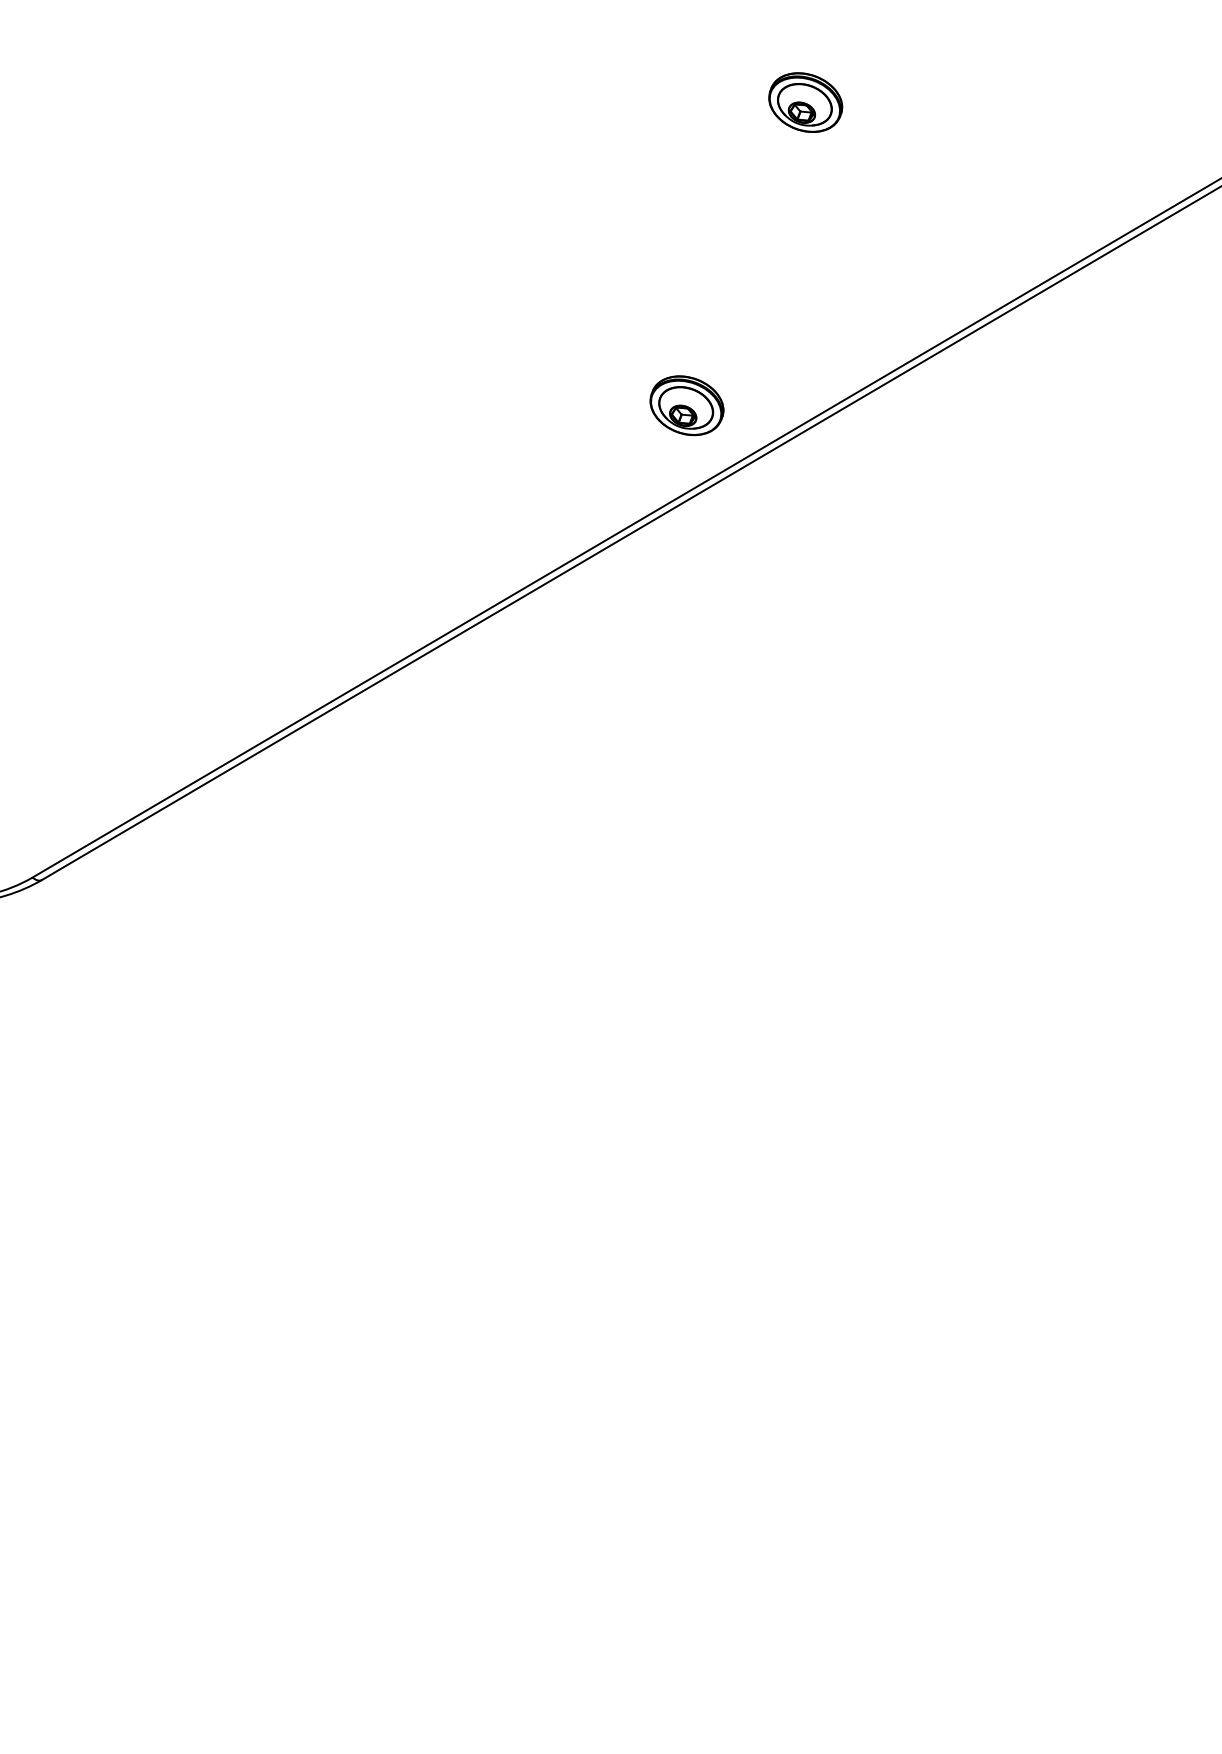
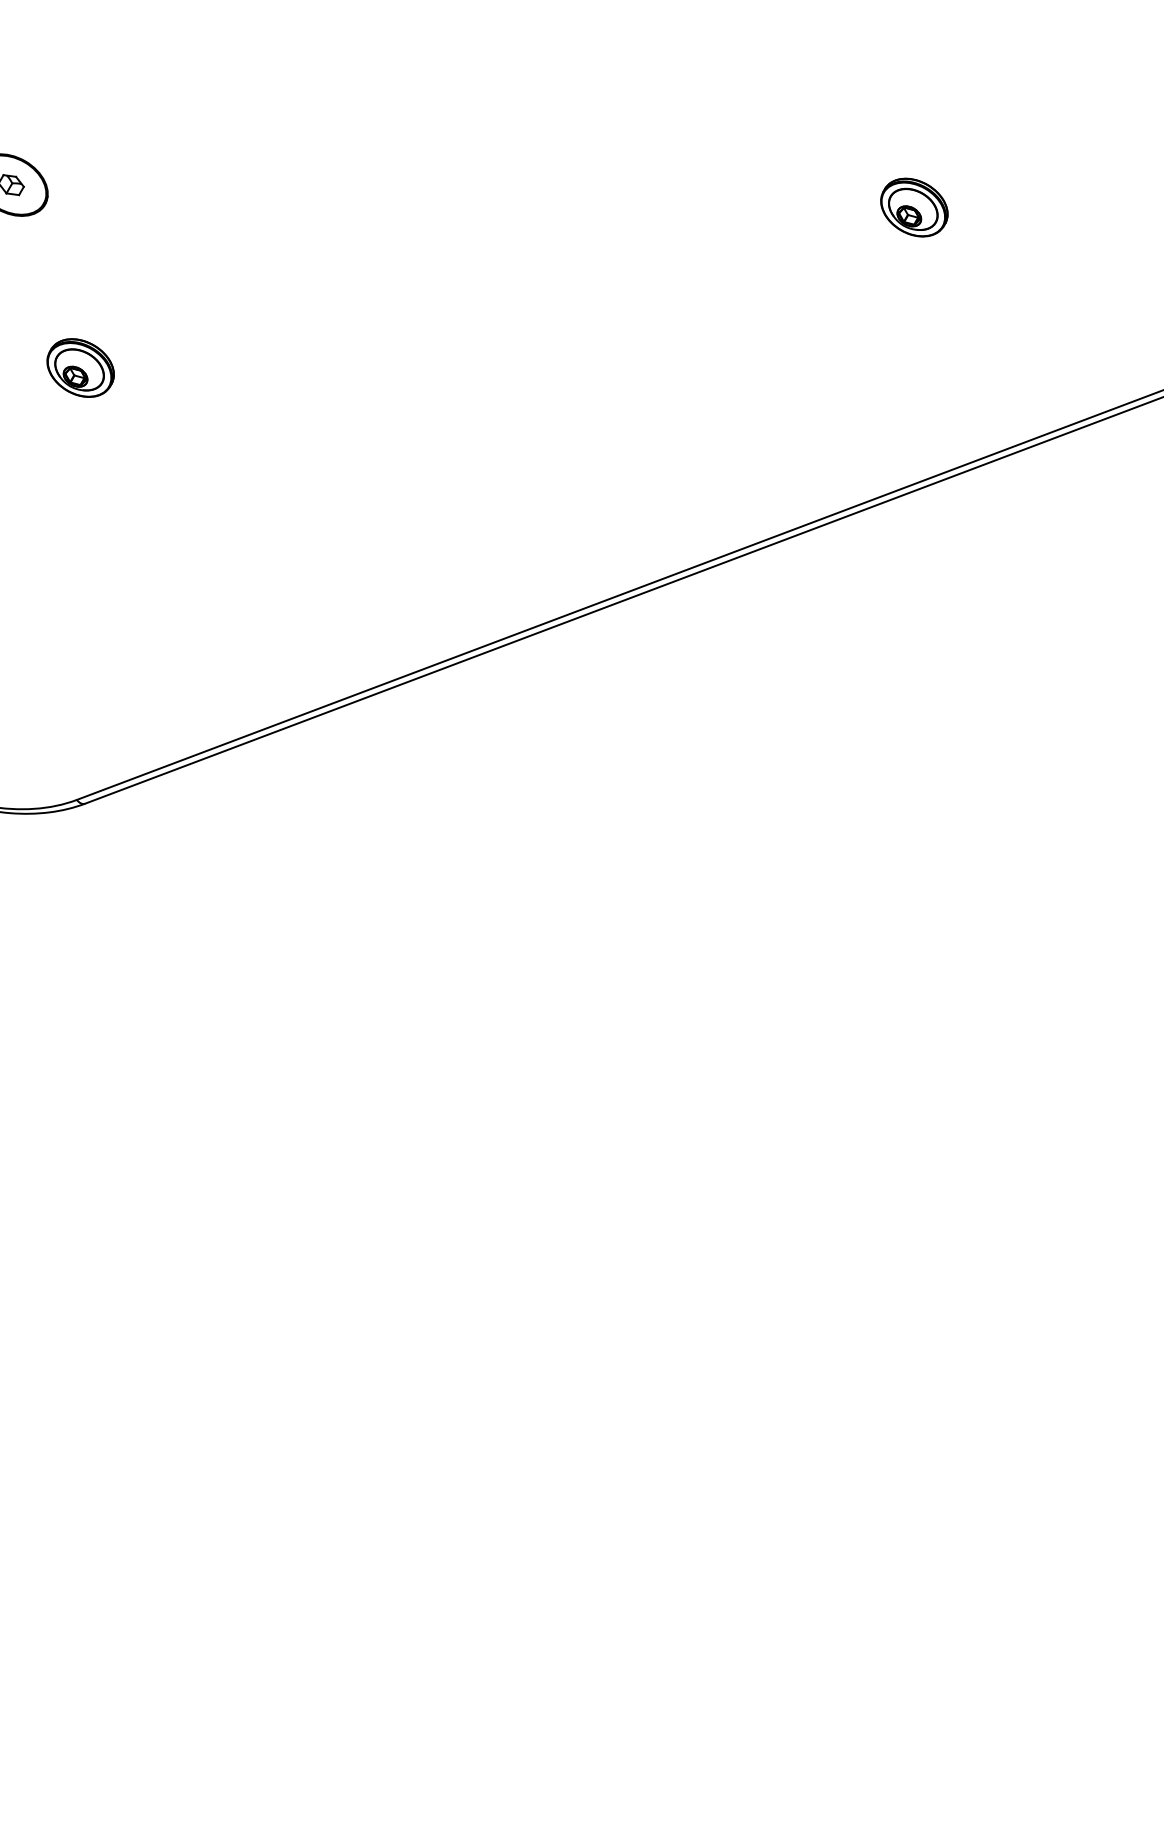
part: (687, 405) -> (756, 468), removed

